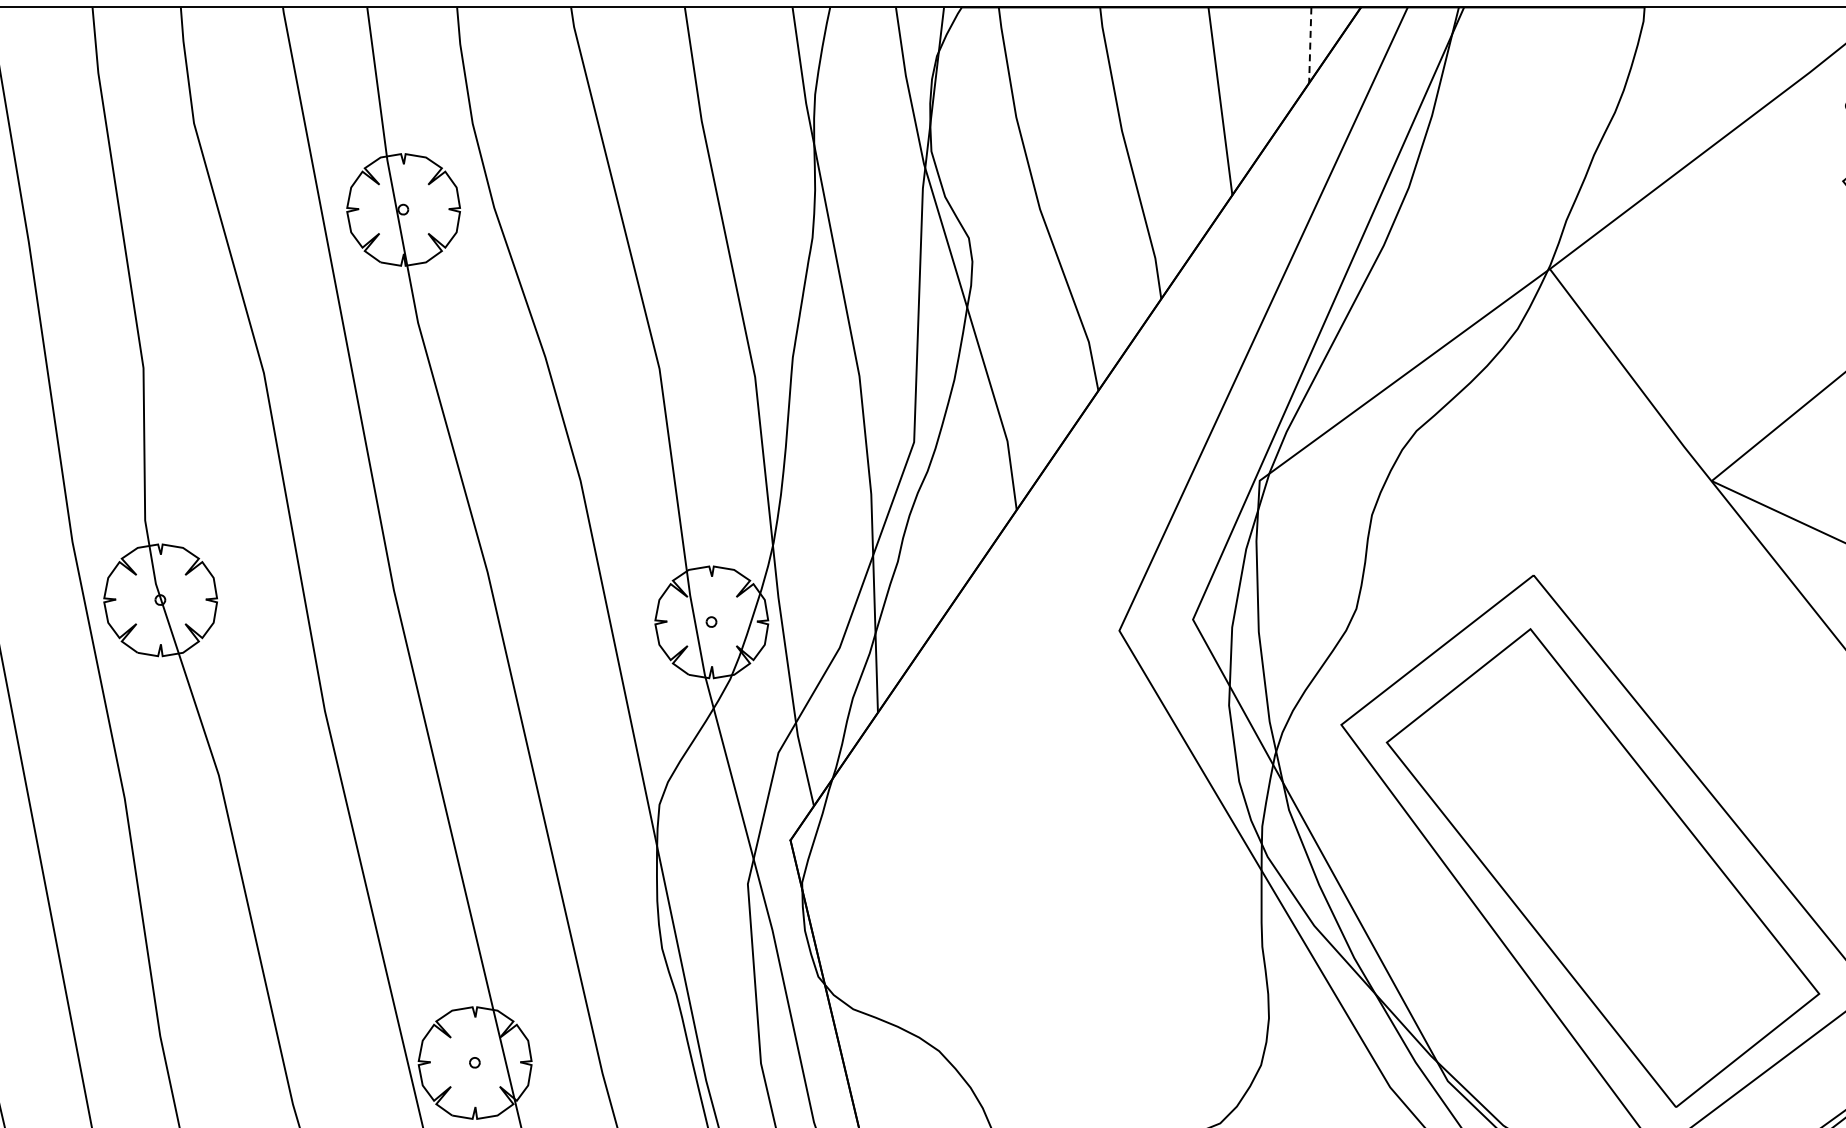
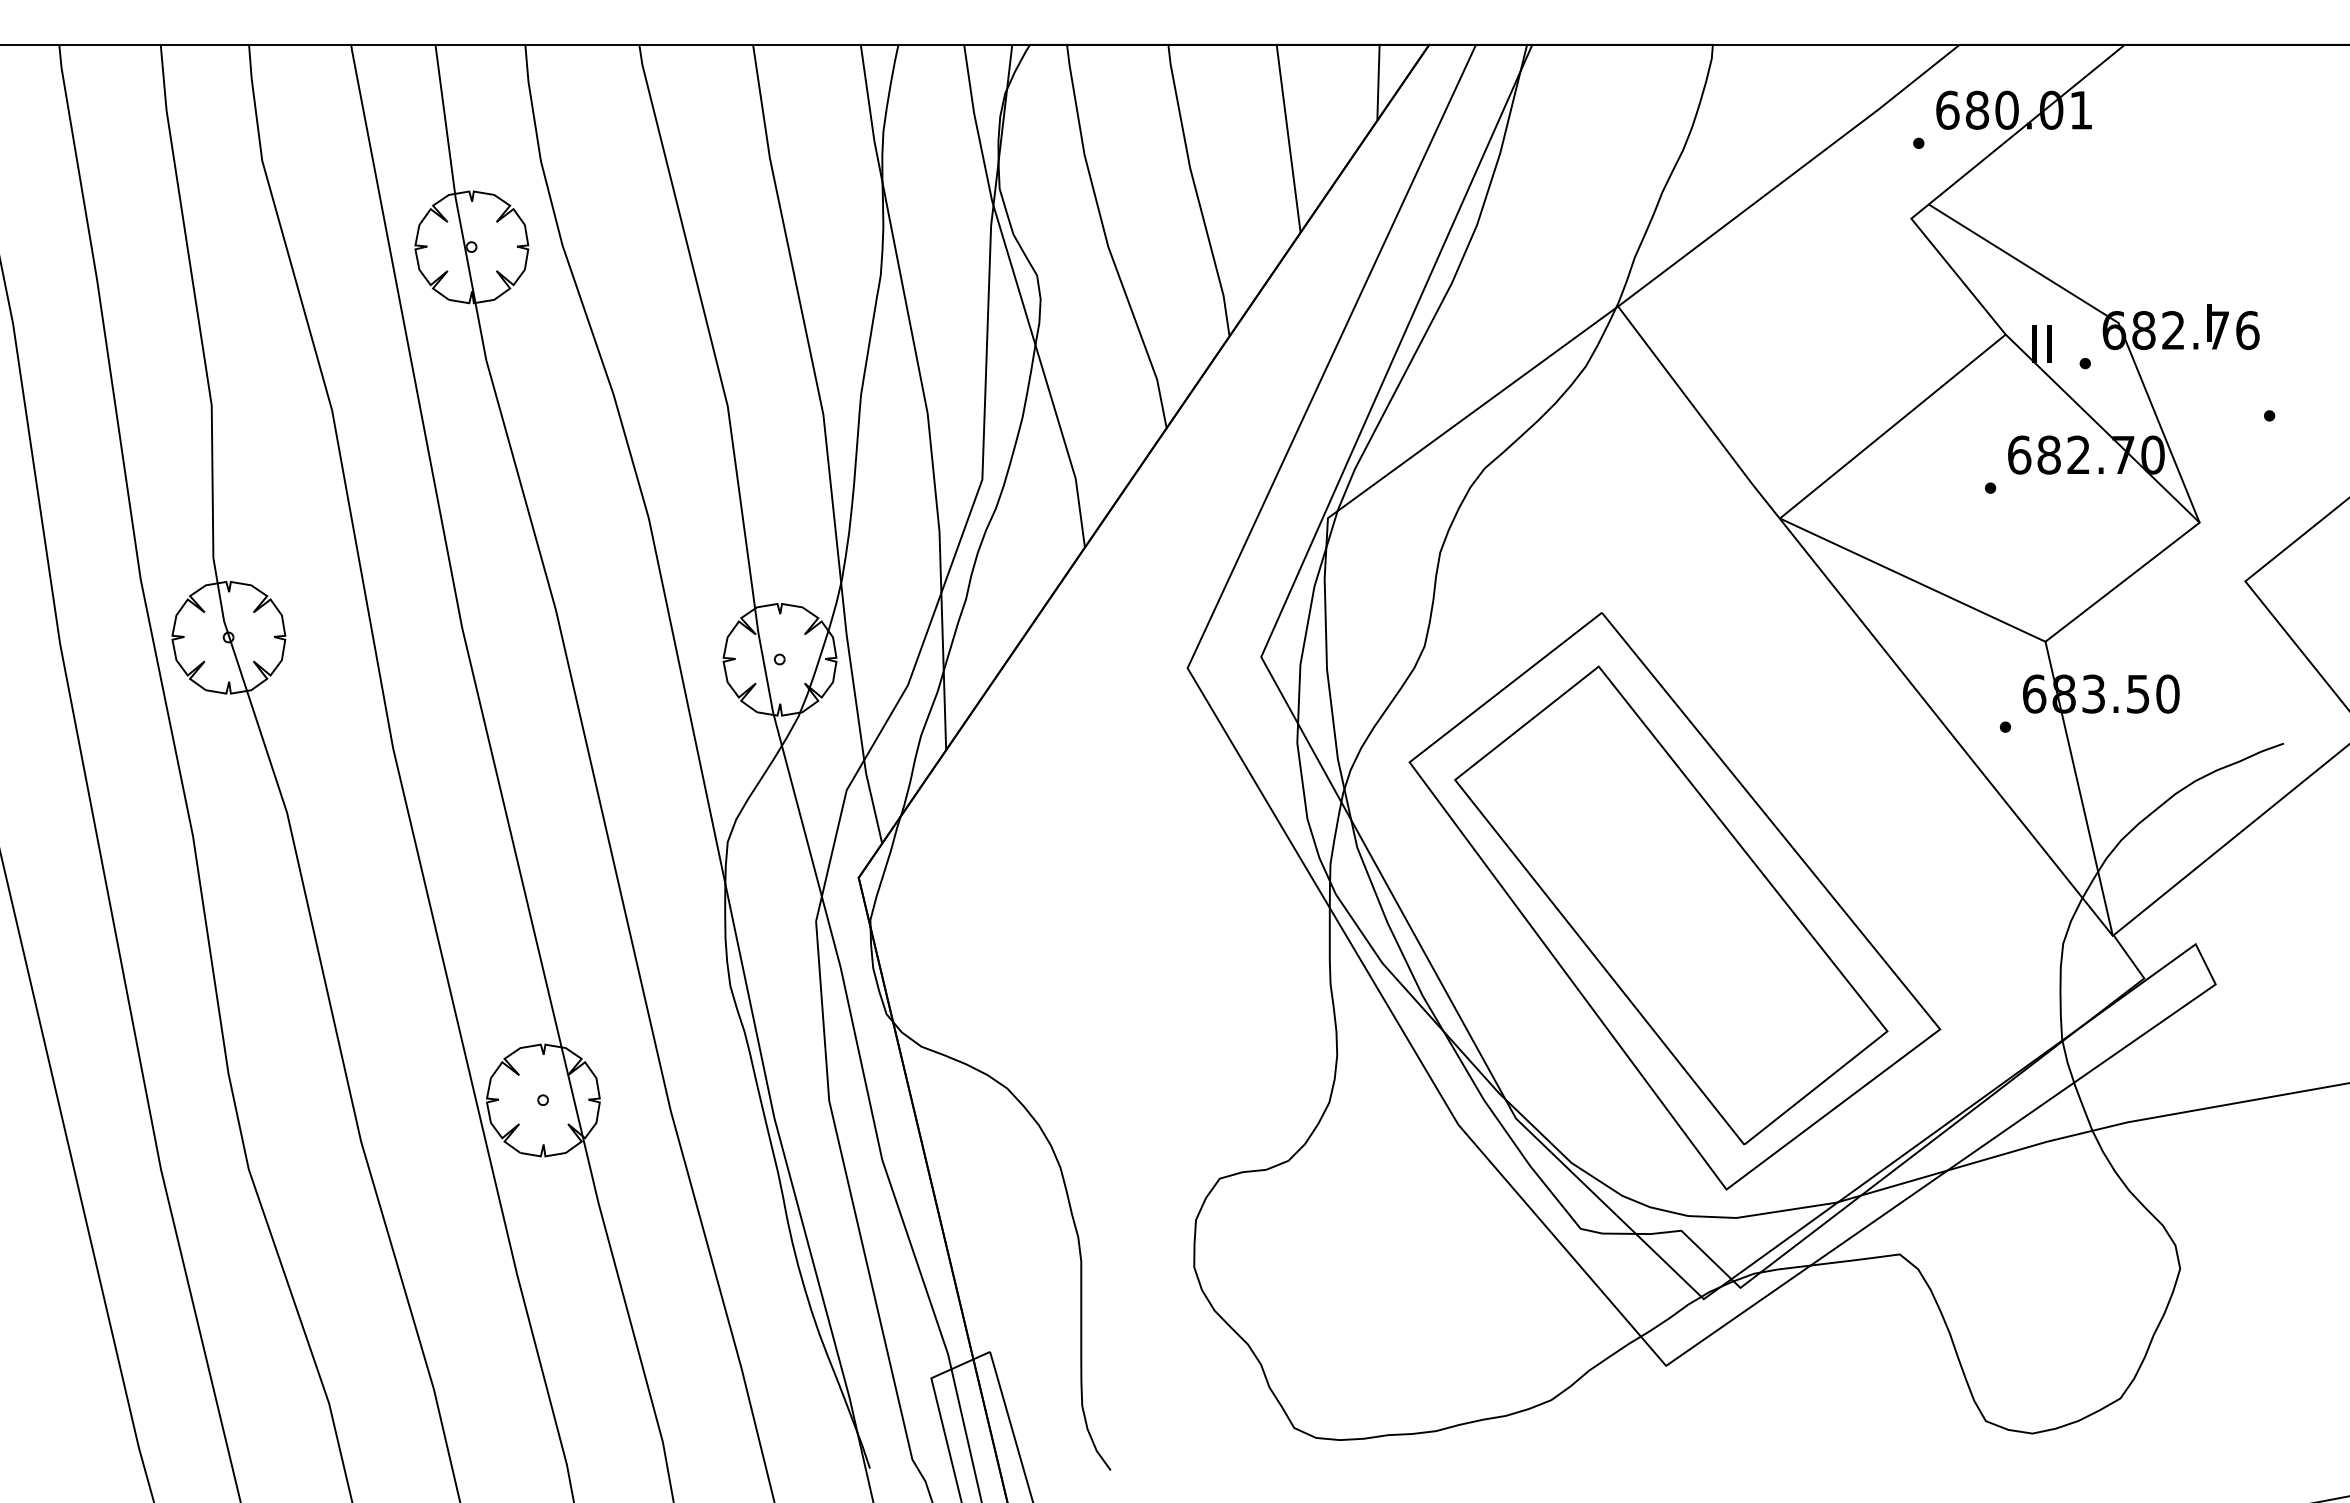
line: (1310, 45) -> (1378, 82), dashed -> solid

